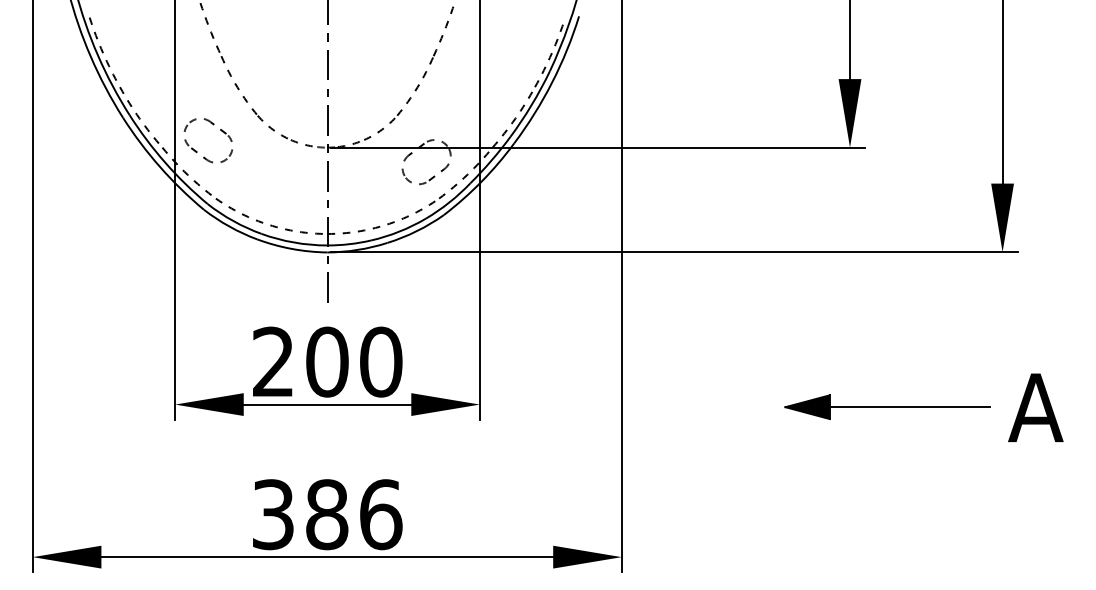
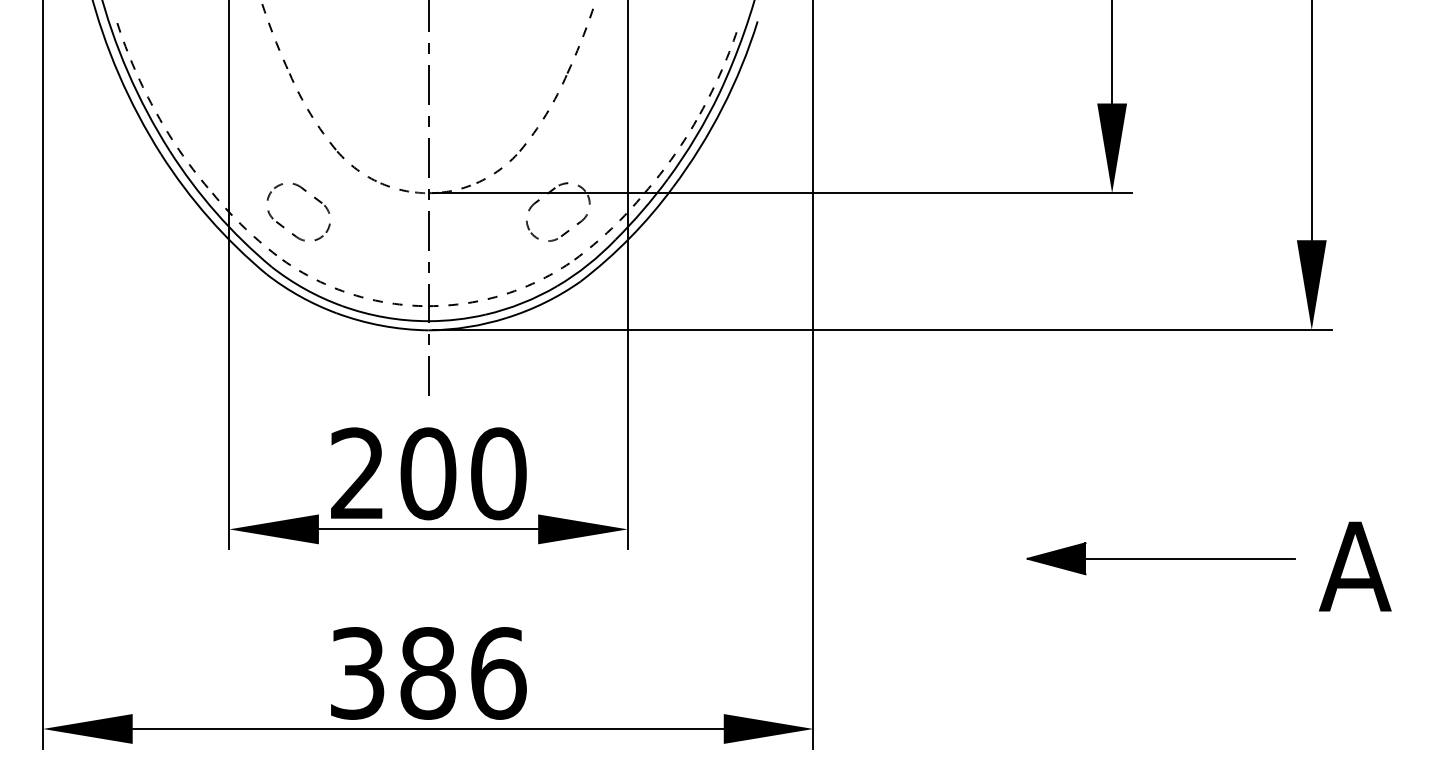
part: (197, 151) -> (284, 226), moved
part: (886, 406) -> (1160, 558), moved
text: (1035, 407) -> (1354, 566), moved

